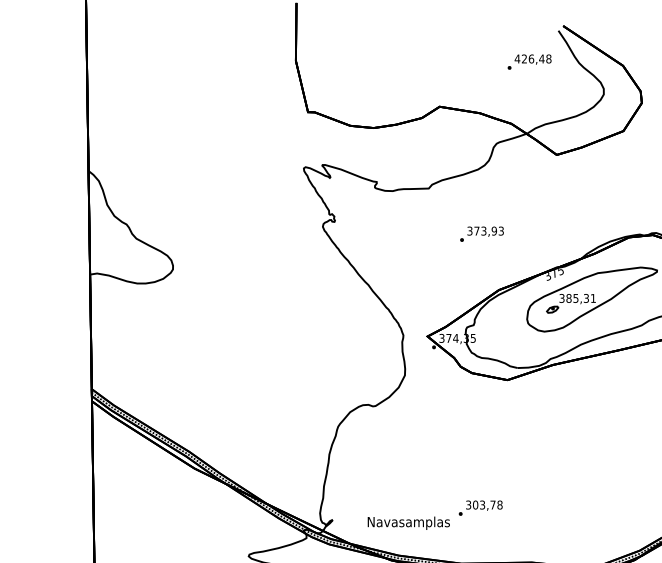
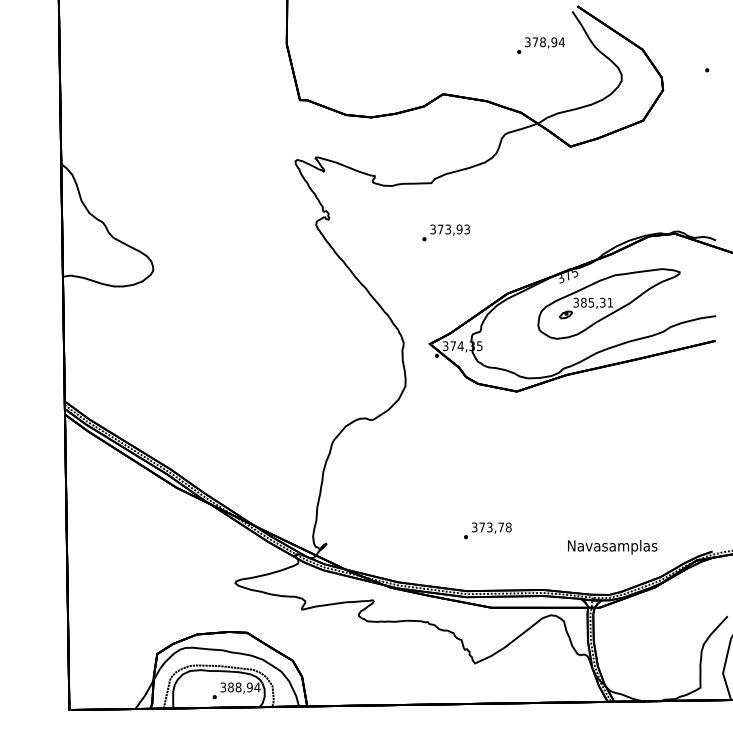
text: (532, 59) -> (544, 42), 426,48 -> 378,94
text: (481, 233) -> (445, 232), moved
text: (475, 505) -> (482, 527), 303,78 -> 373,78
text: (408, 523) -> (612, 547), moved

